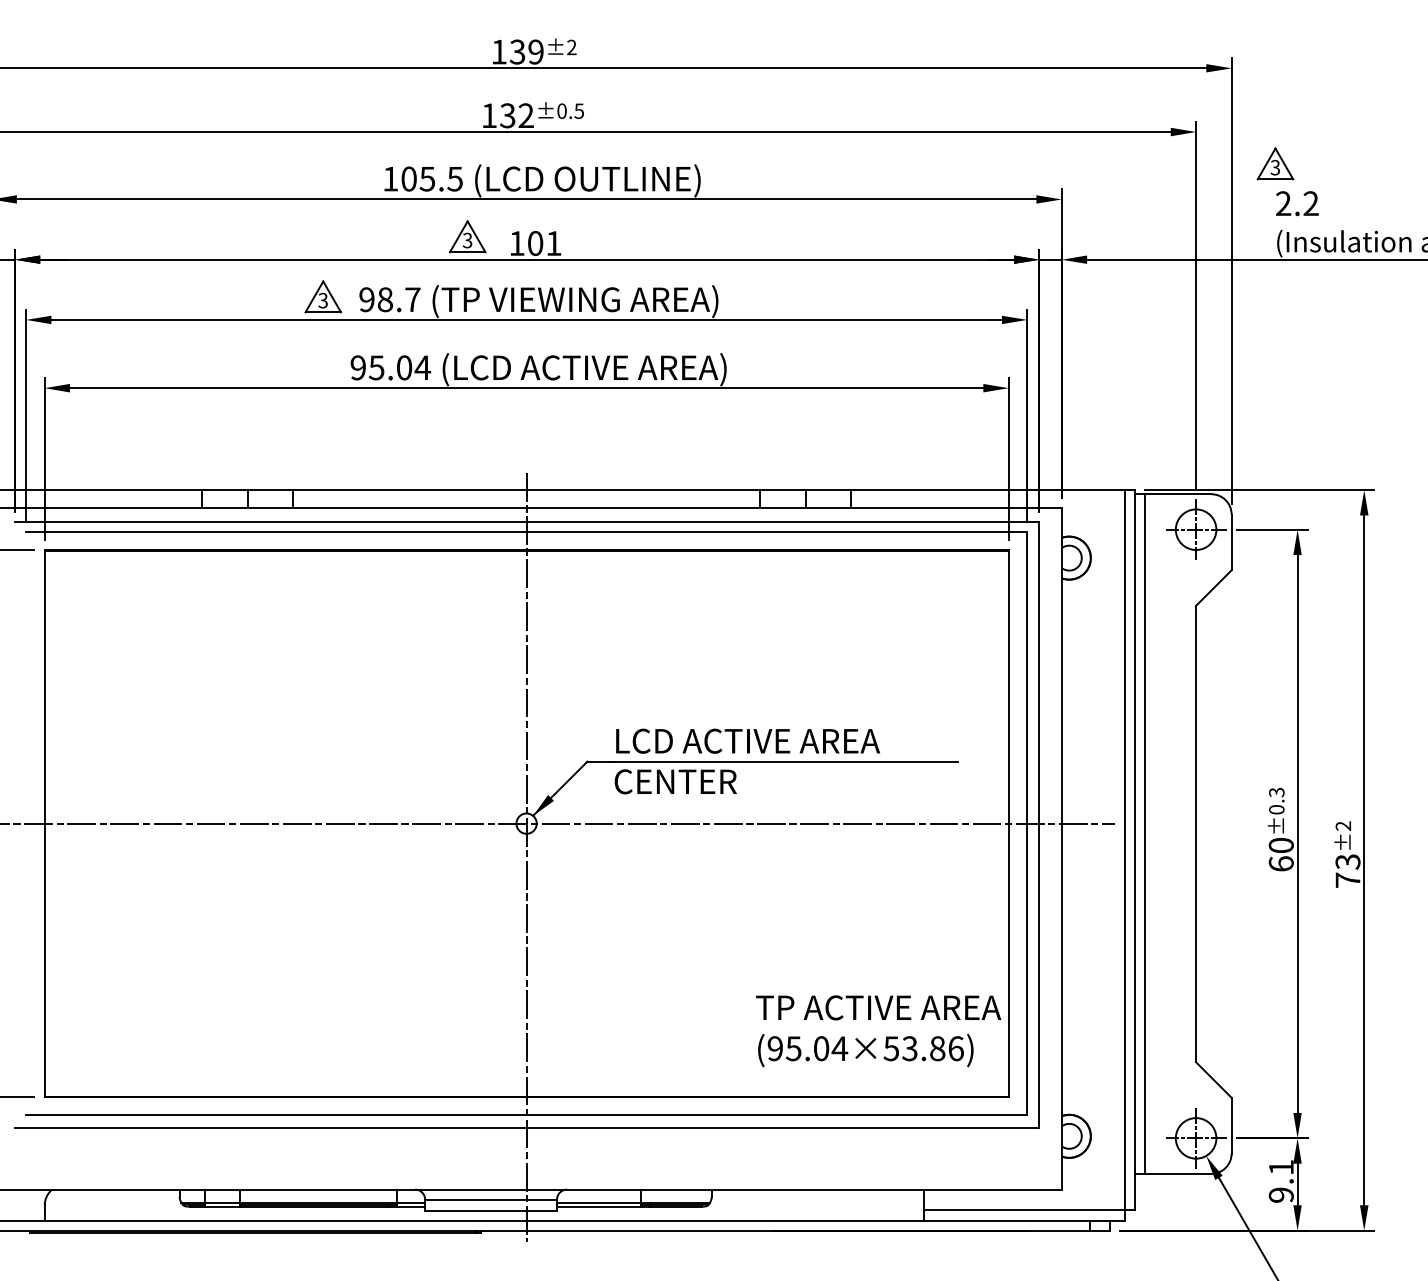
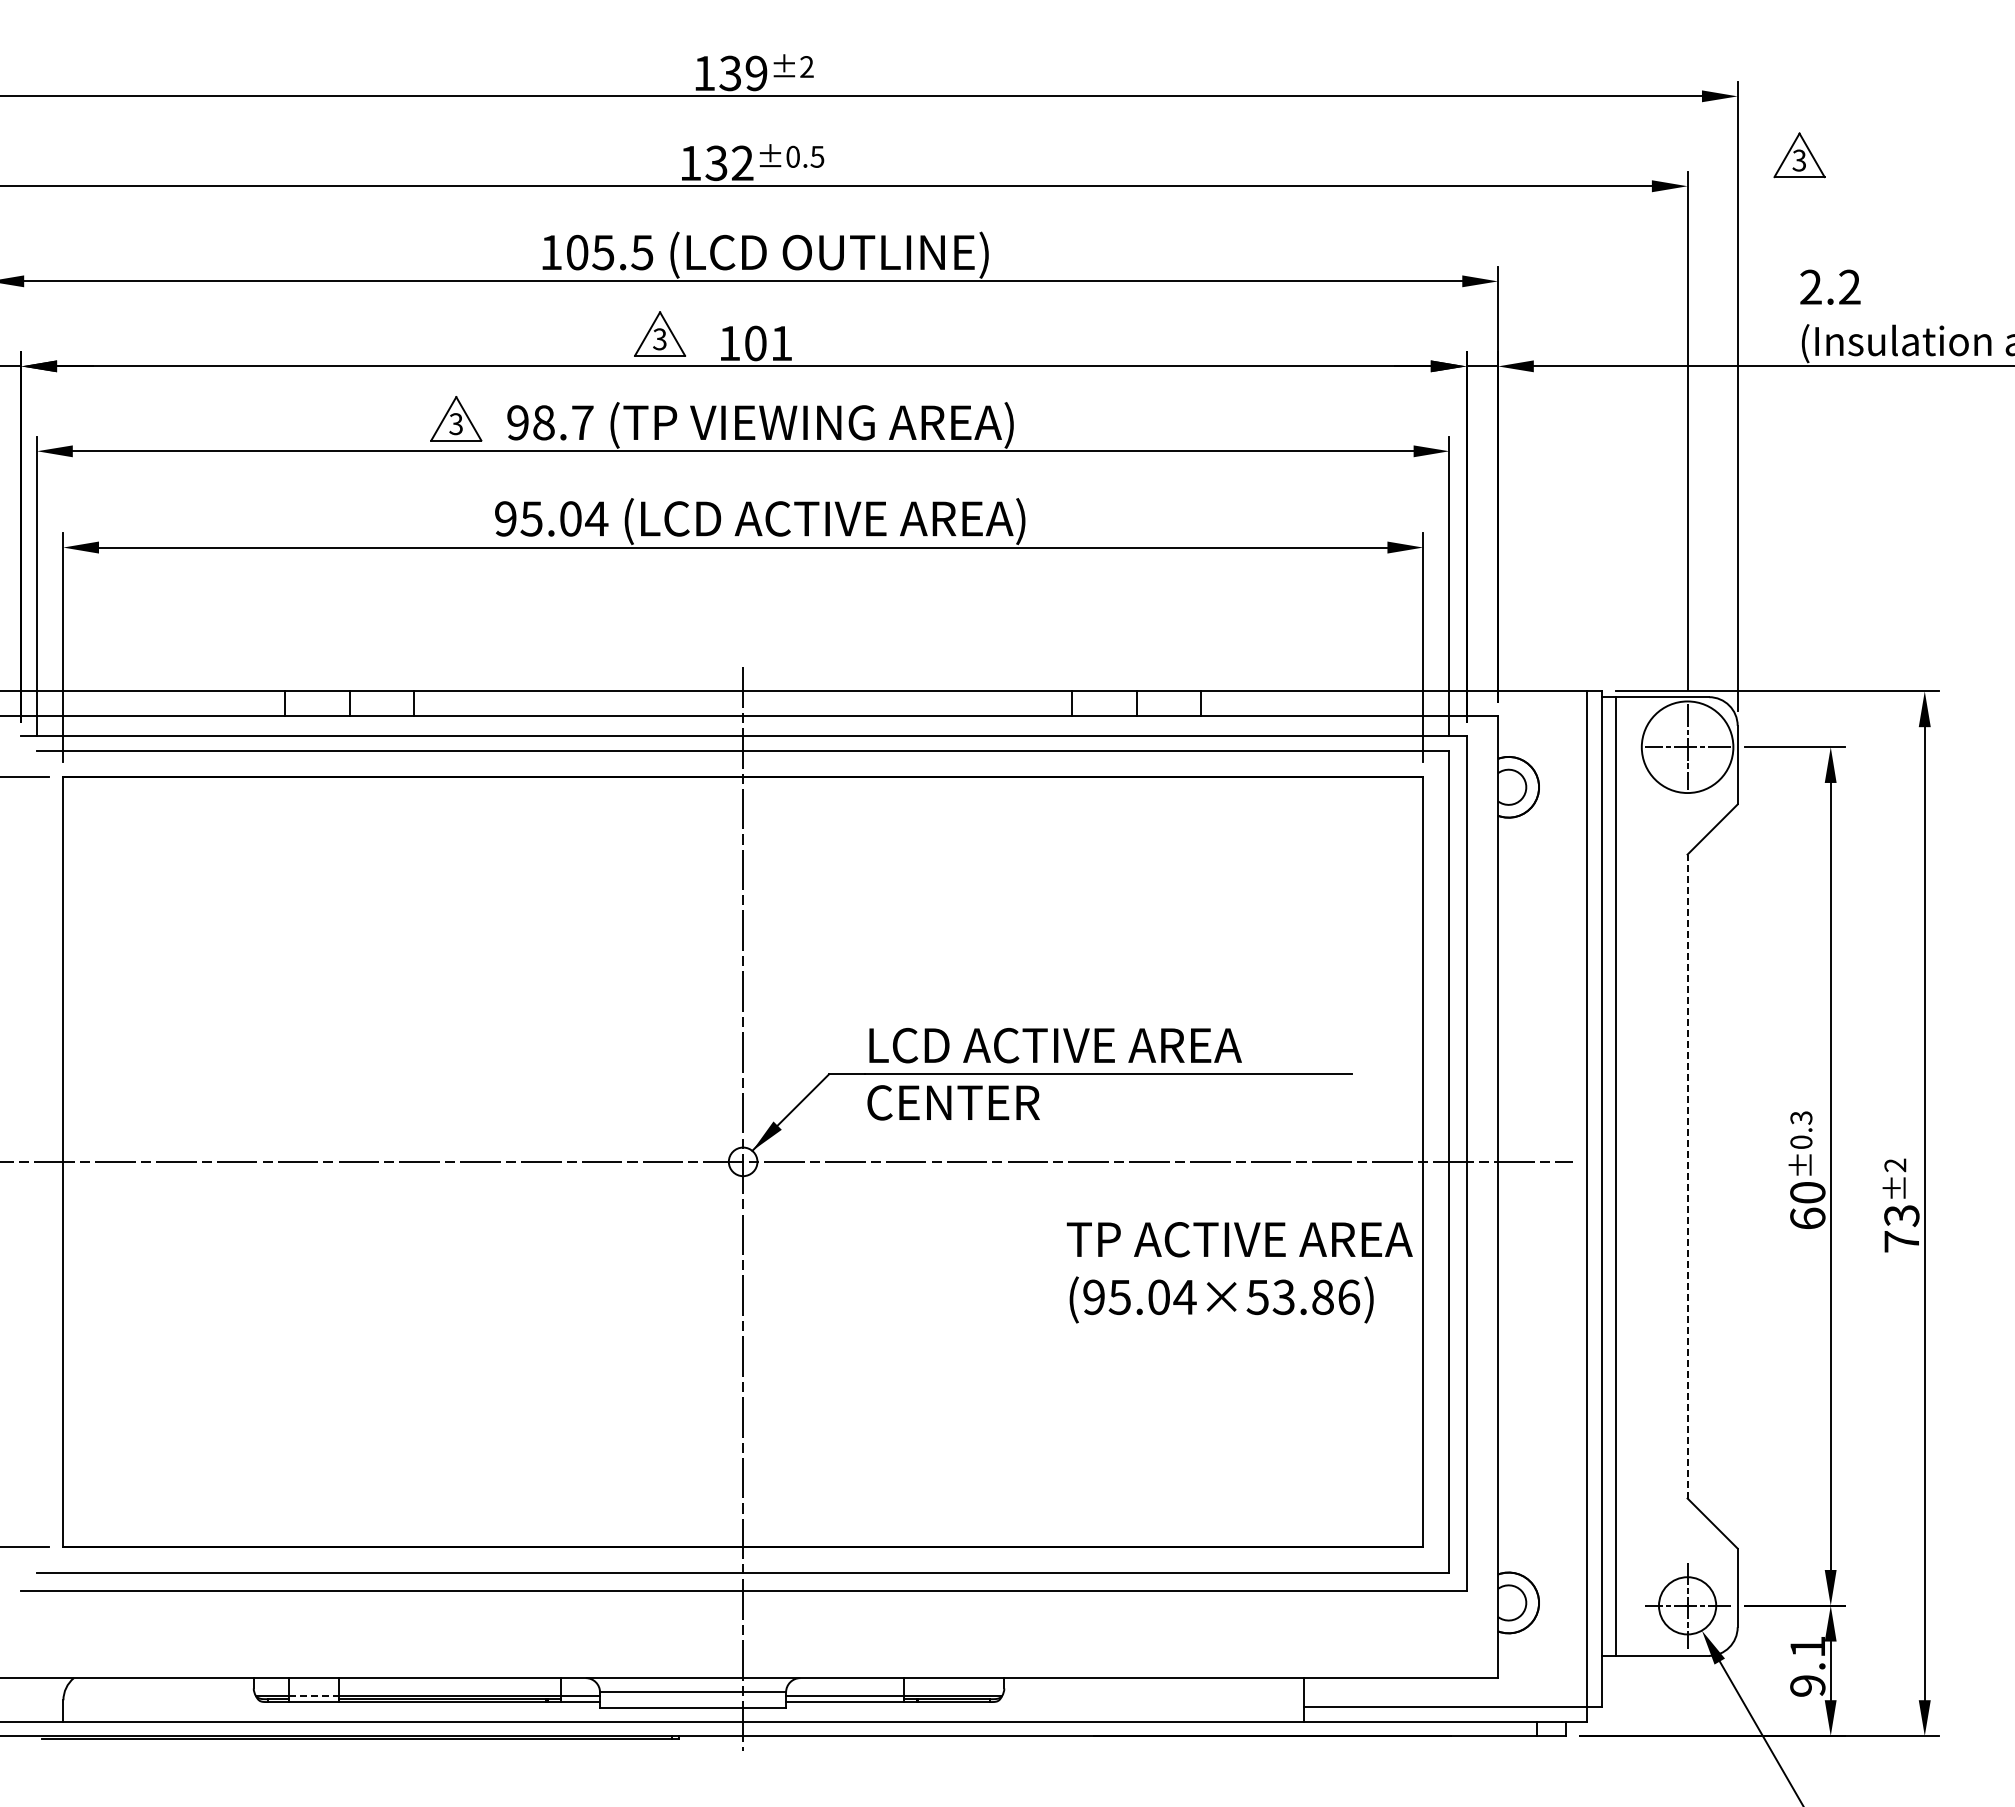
part: (1275, 164) -> (1799, 155), moved
circle: (1196, 529) -> (1687, 746), size x1.6
line: (1196, 834) -> (1687, 1176), solid -> dashed
text: (878, 1031) -> (1239, 1272), moved
line: (222, 1202) -> (314, 1696), solid -> dashed

